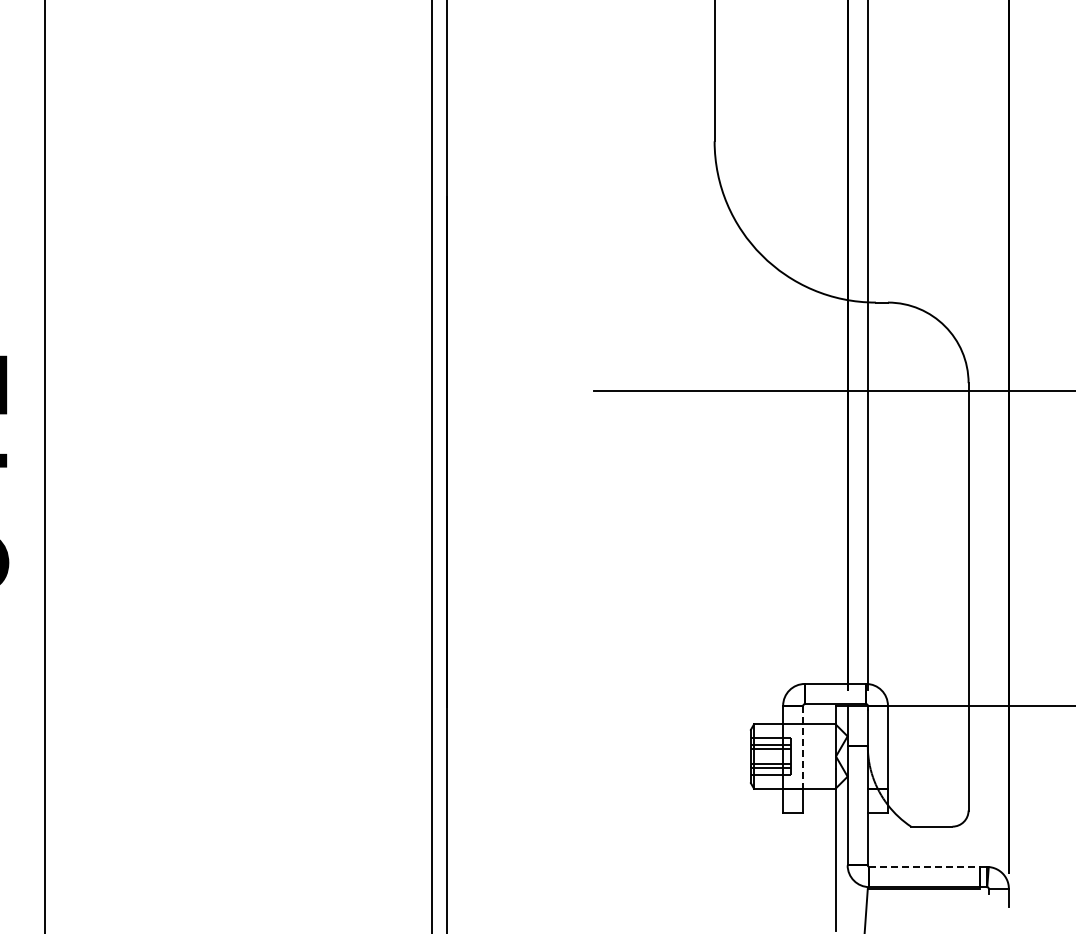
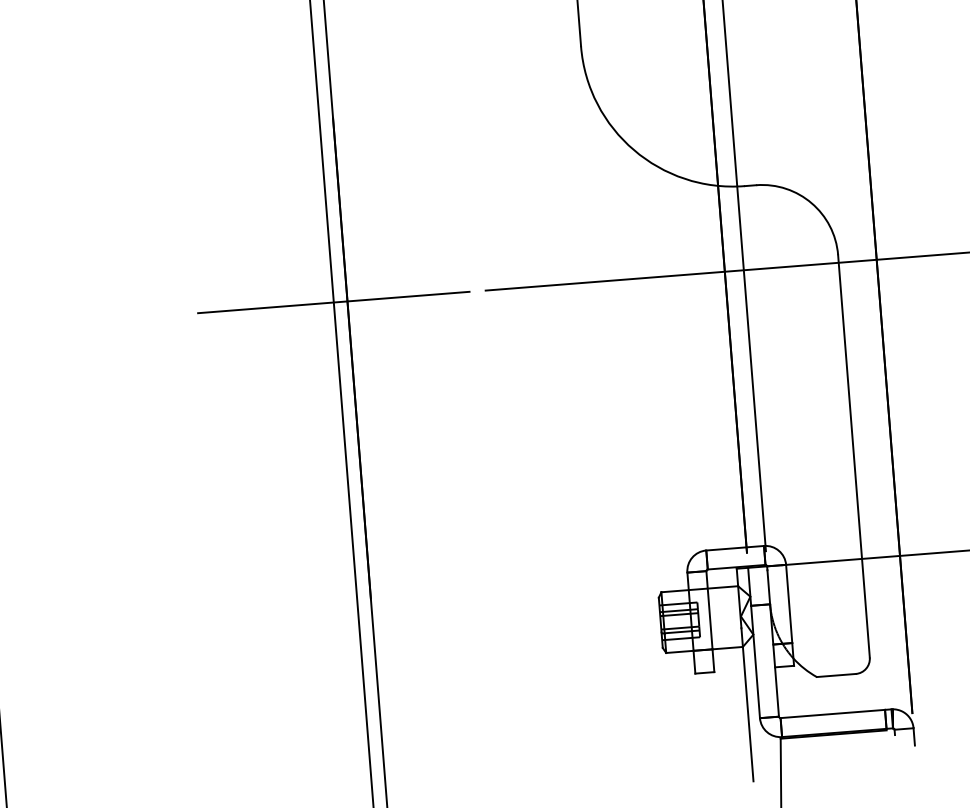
line: (432, 391) -> (333, 302), added
line: (803, 747) -> (709, 610), dashed -> solid
line: (925, 866) -> (833, 713), dashed -> solid

